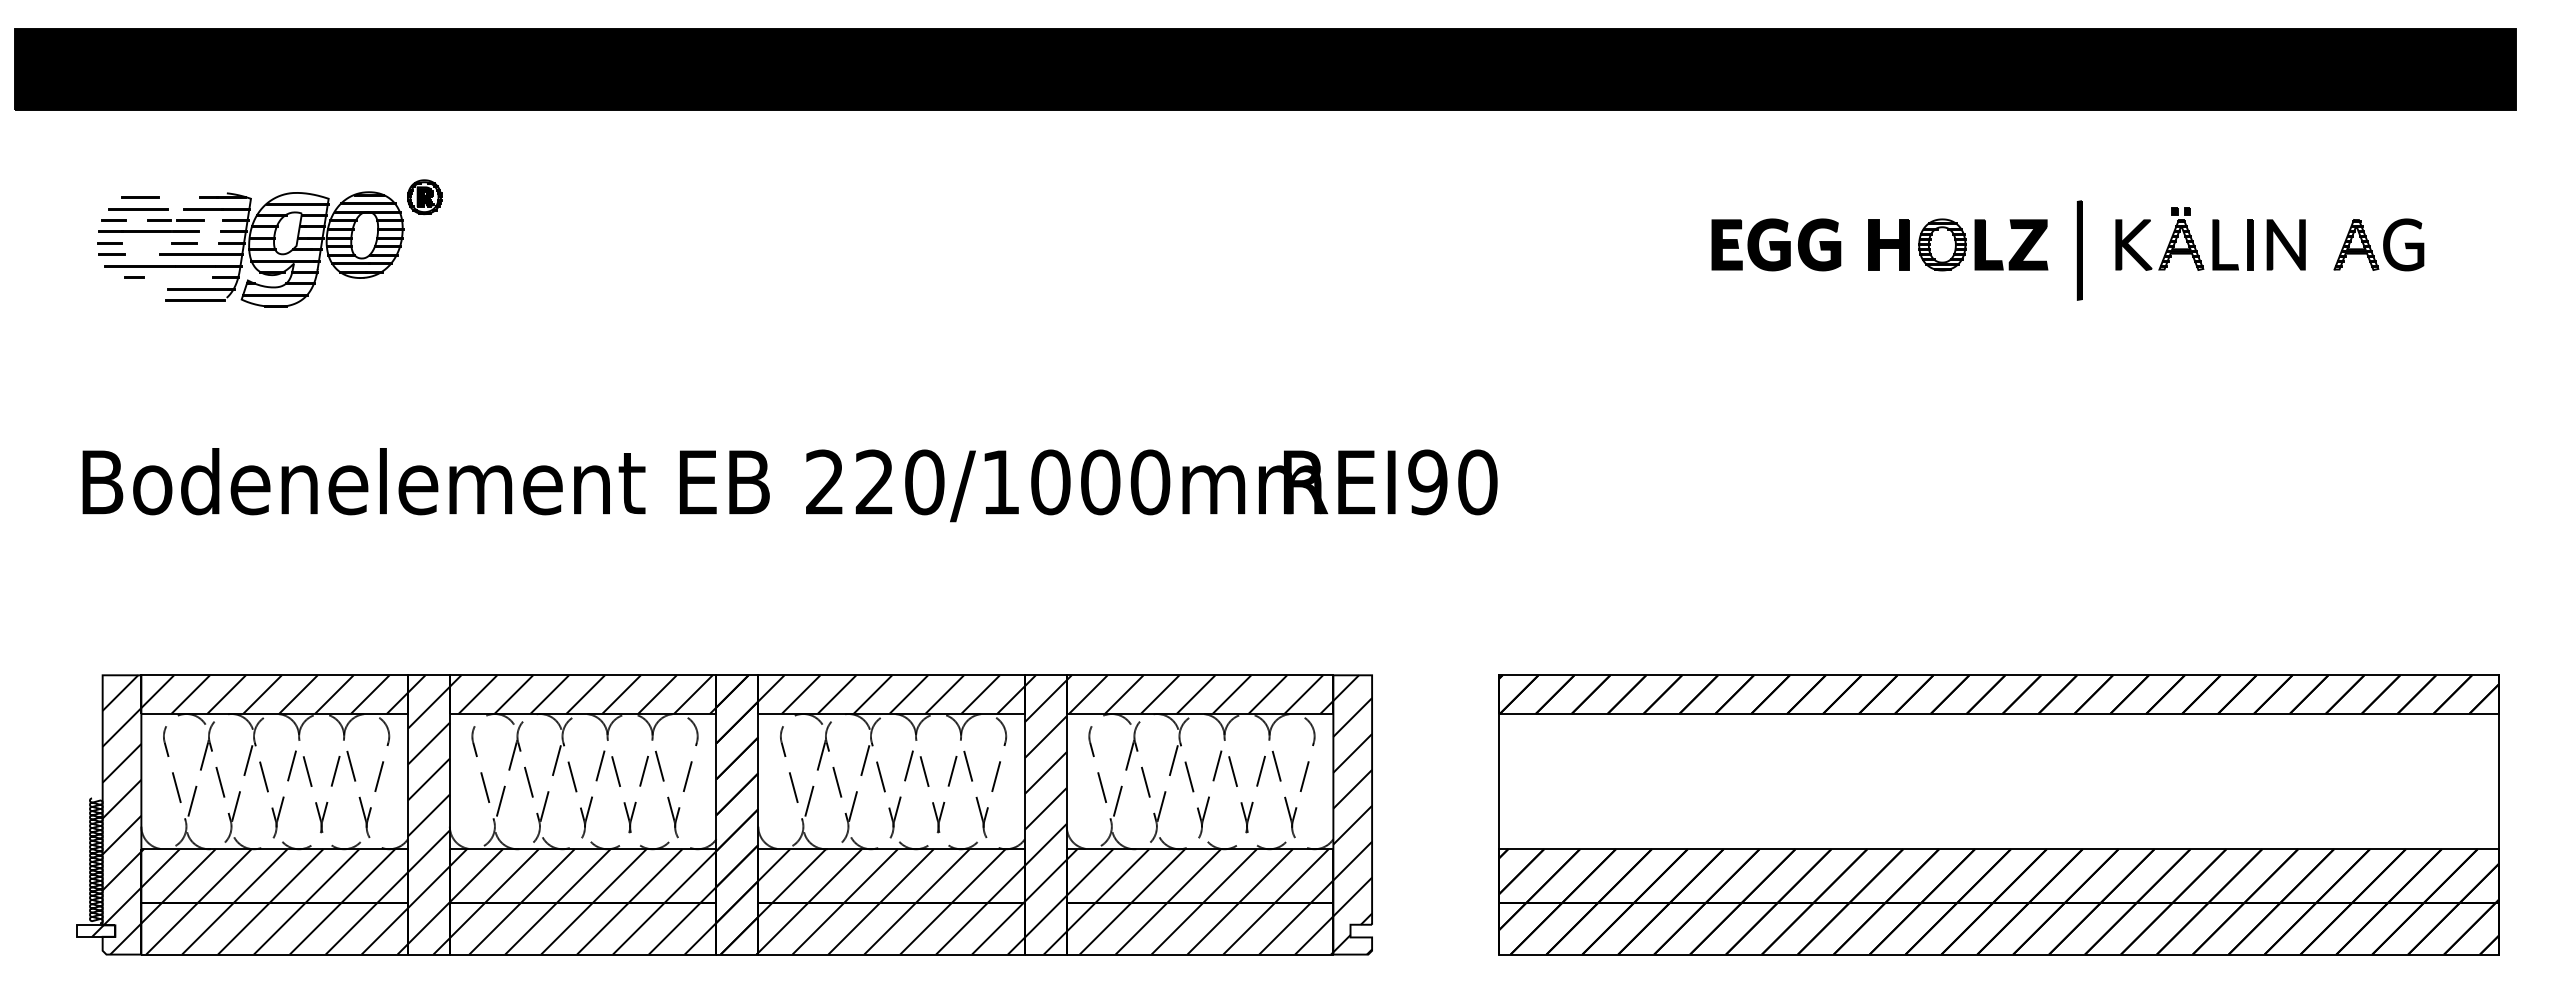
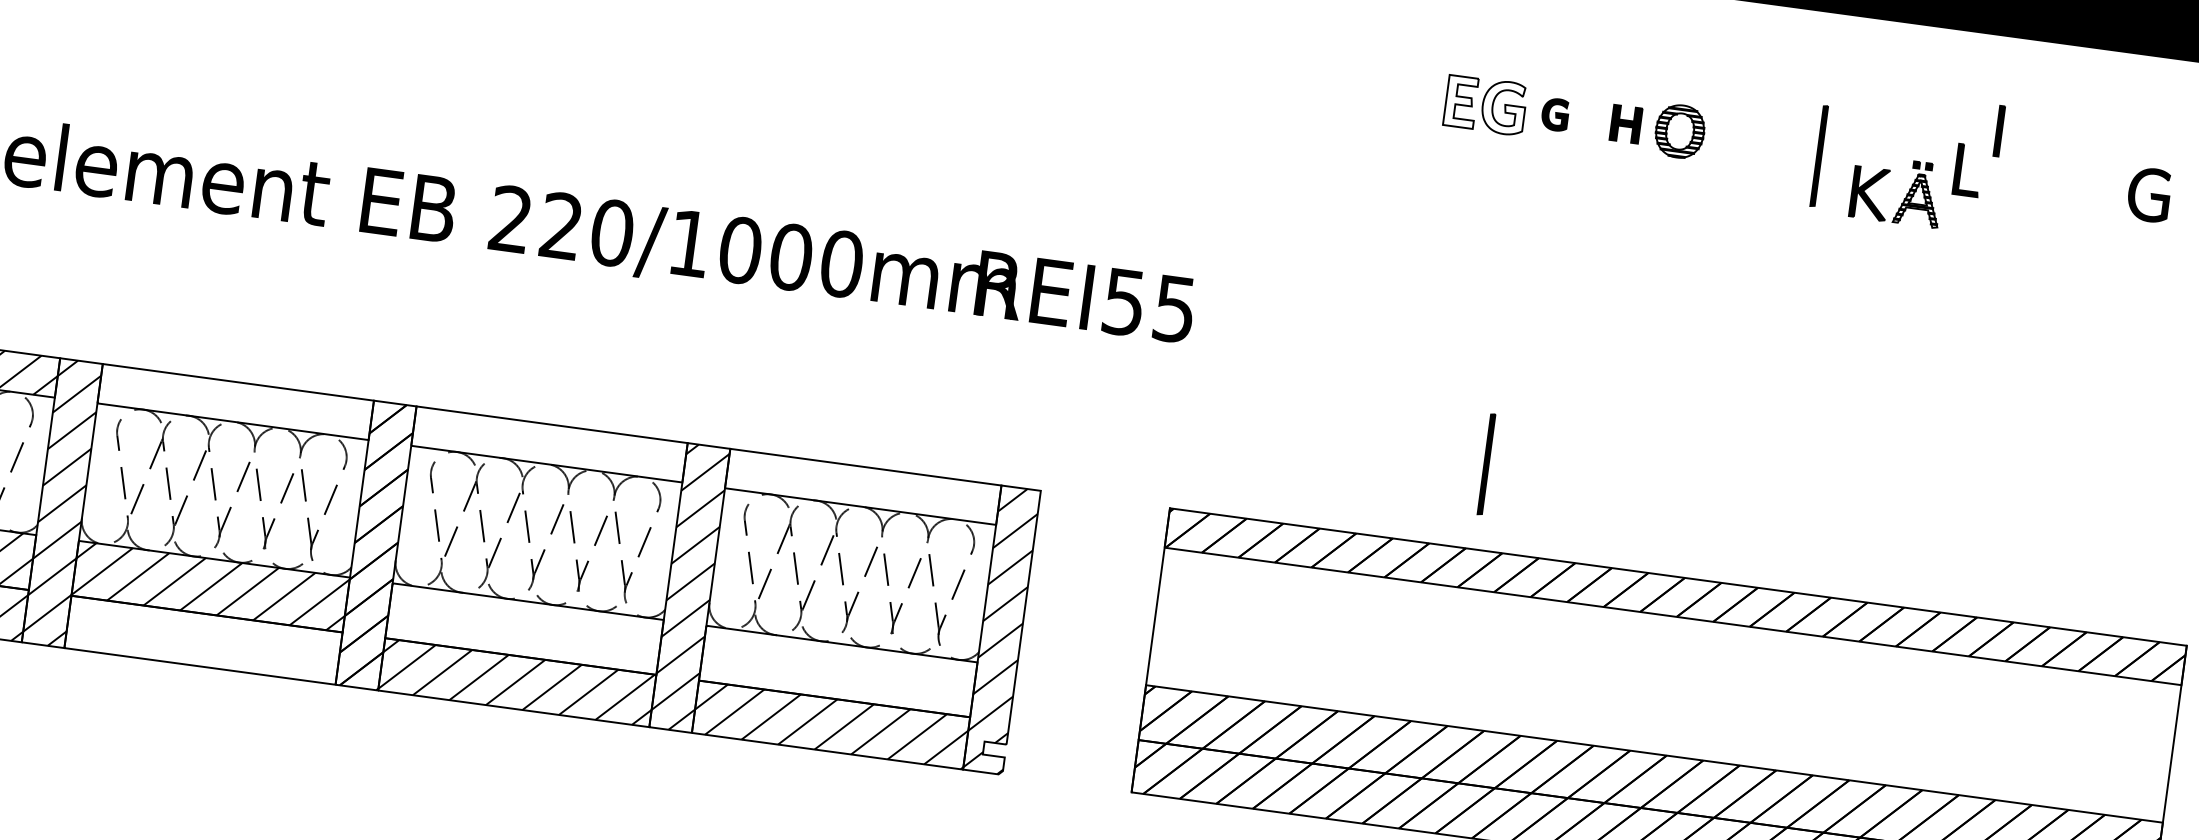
part: (2169, 240) -> (1906, 193), moved
fill: (1726, 244) -> (1460, 101), removed
fill: (1768, 244) -> (1503, 107), removed
part: (1819, 244) -> (1555, 114), size x0.6
part: (1888, 244) -> (1625, 123), size x0.7
part: (2250, 244) -> (1999, 130), moved
part: (2285, 244) -> (2029, 178), removed
part: (2356, 244) -> (2101, 188), removed
part: (2017, 250) -> (1755, 147), removed
text: (1452, 482) -> (1149, 305), REI90 -> REI55
part: (1798, 591) -> (1486, 464), added
hatch: (582, 694) -> (235, 401), removed
hatch: (891, 694) -> (549, 444), removed
hatch: (1199, 694) -> (862, 486), removed
hatch: (891, 876) -> (524, 629), removed
hatch: (1199, 876) -> (837, 671), removed
hatch: (582, 928) -> (202, 639), removed

